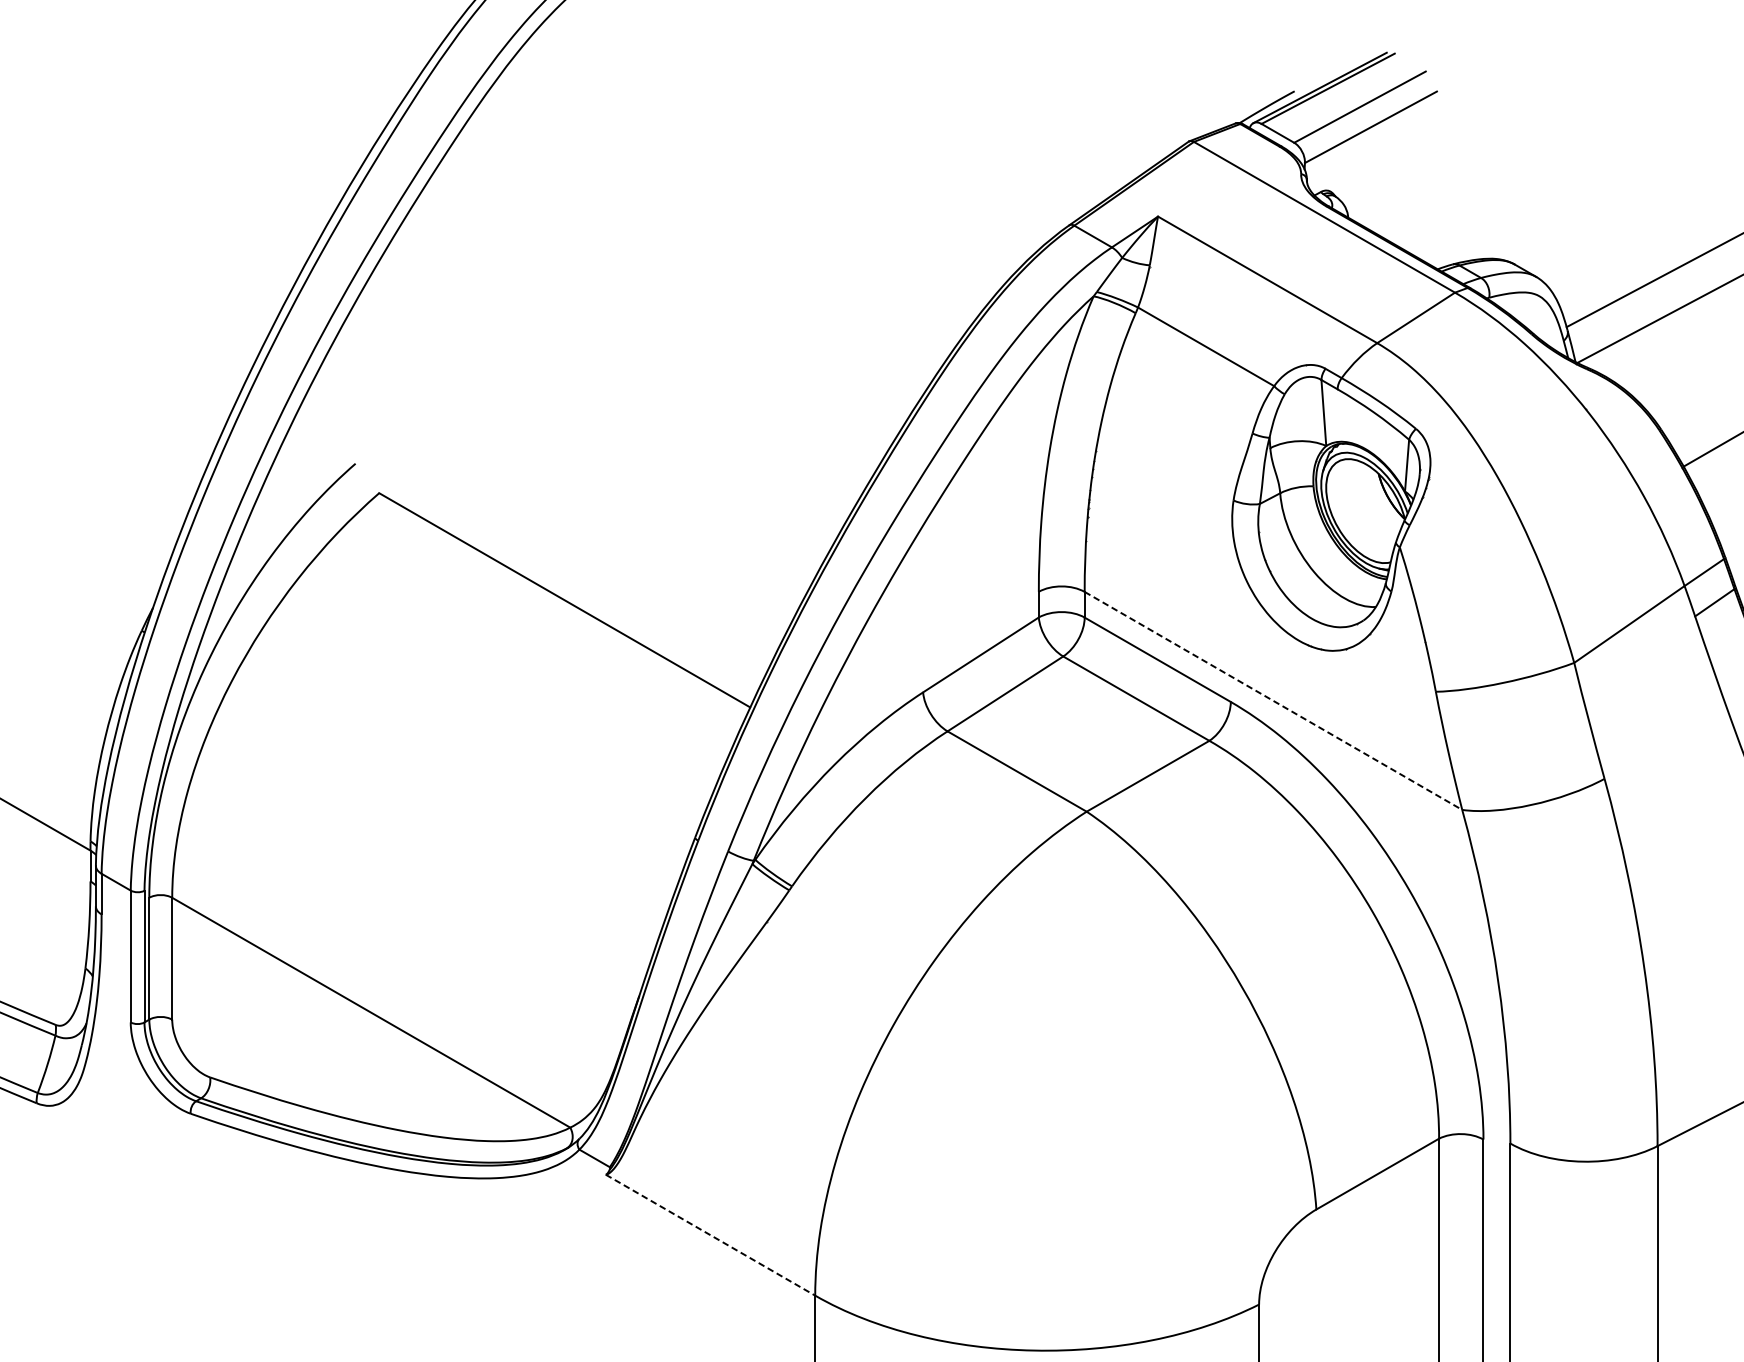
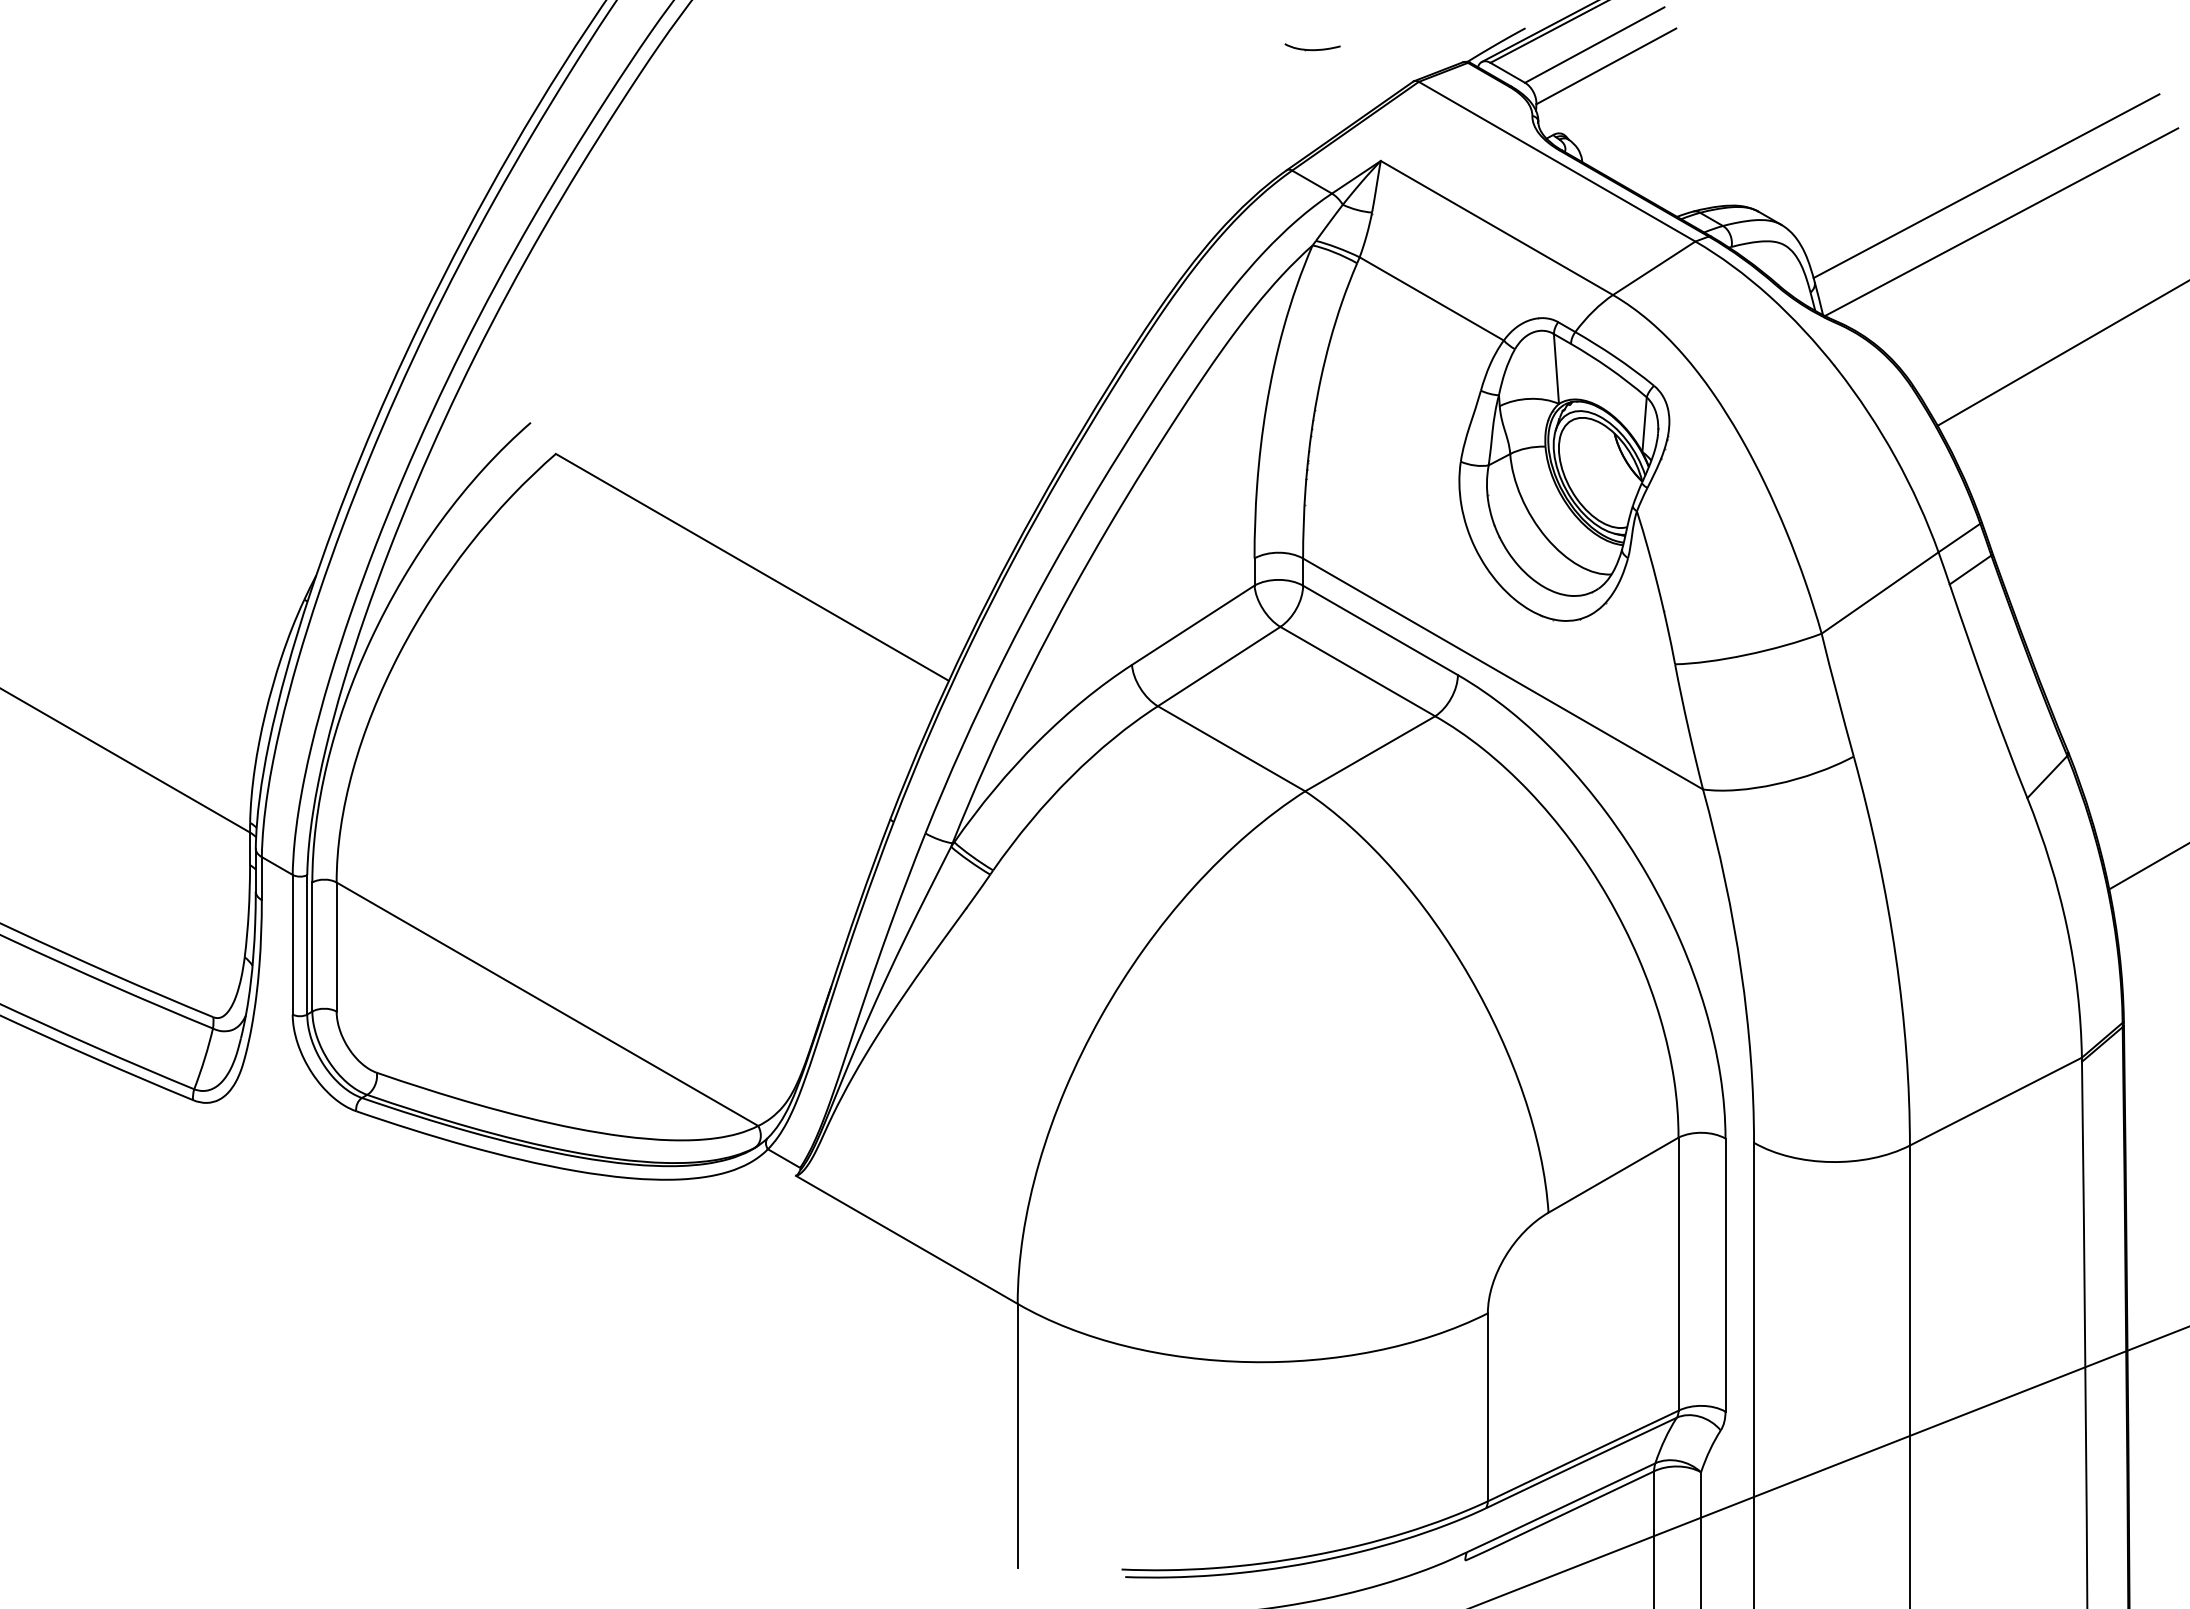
part: (1093, 109) -> (1312, 47), added
line: (1273, 700) -> (1503, 673), dashed -> solid
line: (711, 1235) -> (907, 1240), dashed -> solid

